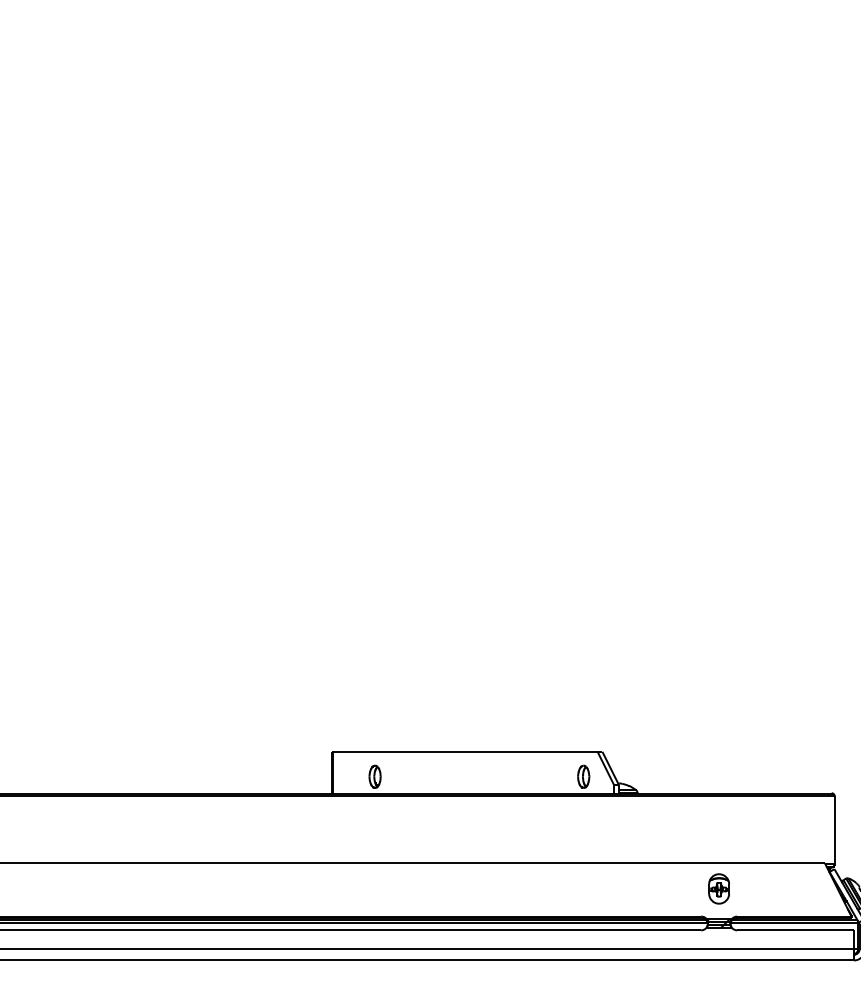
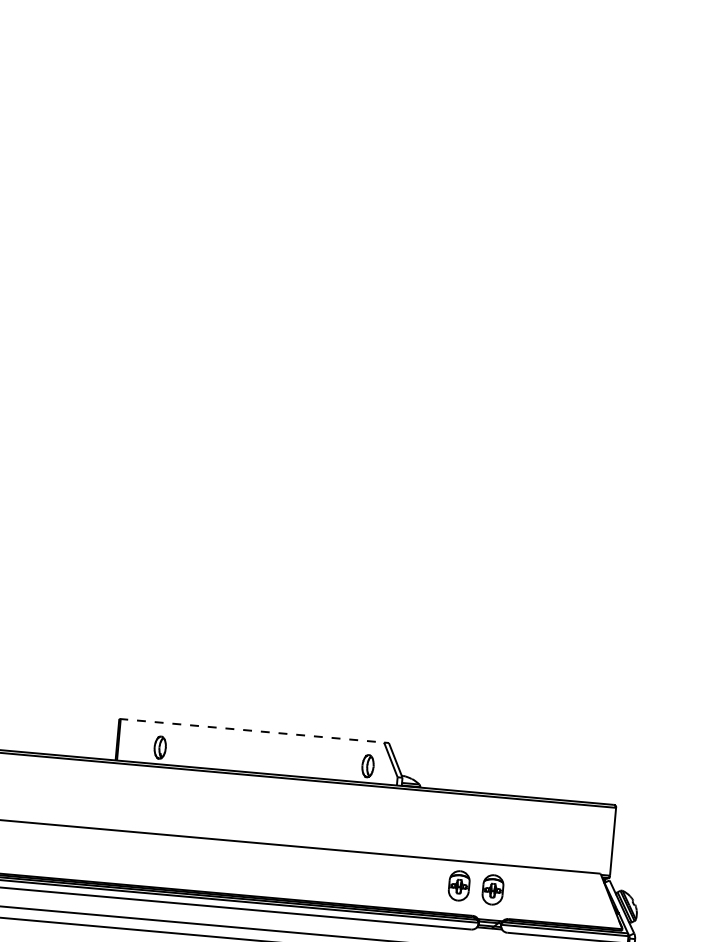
line: (465, 751) -> (252, 730), solid -> dashed
part: (685, 887) -> (459, 885), added

